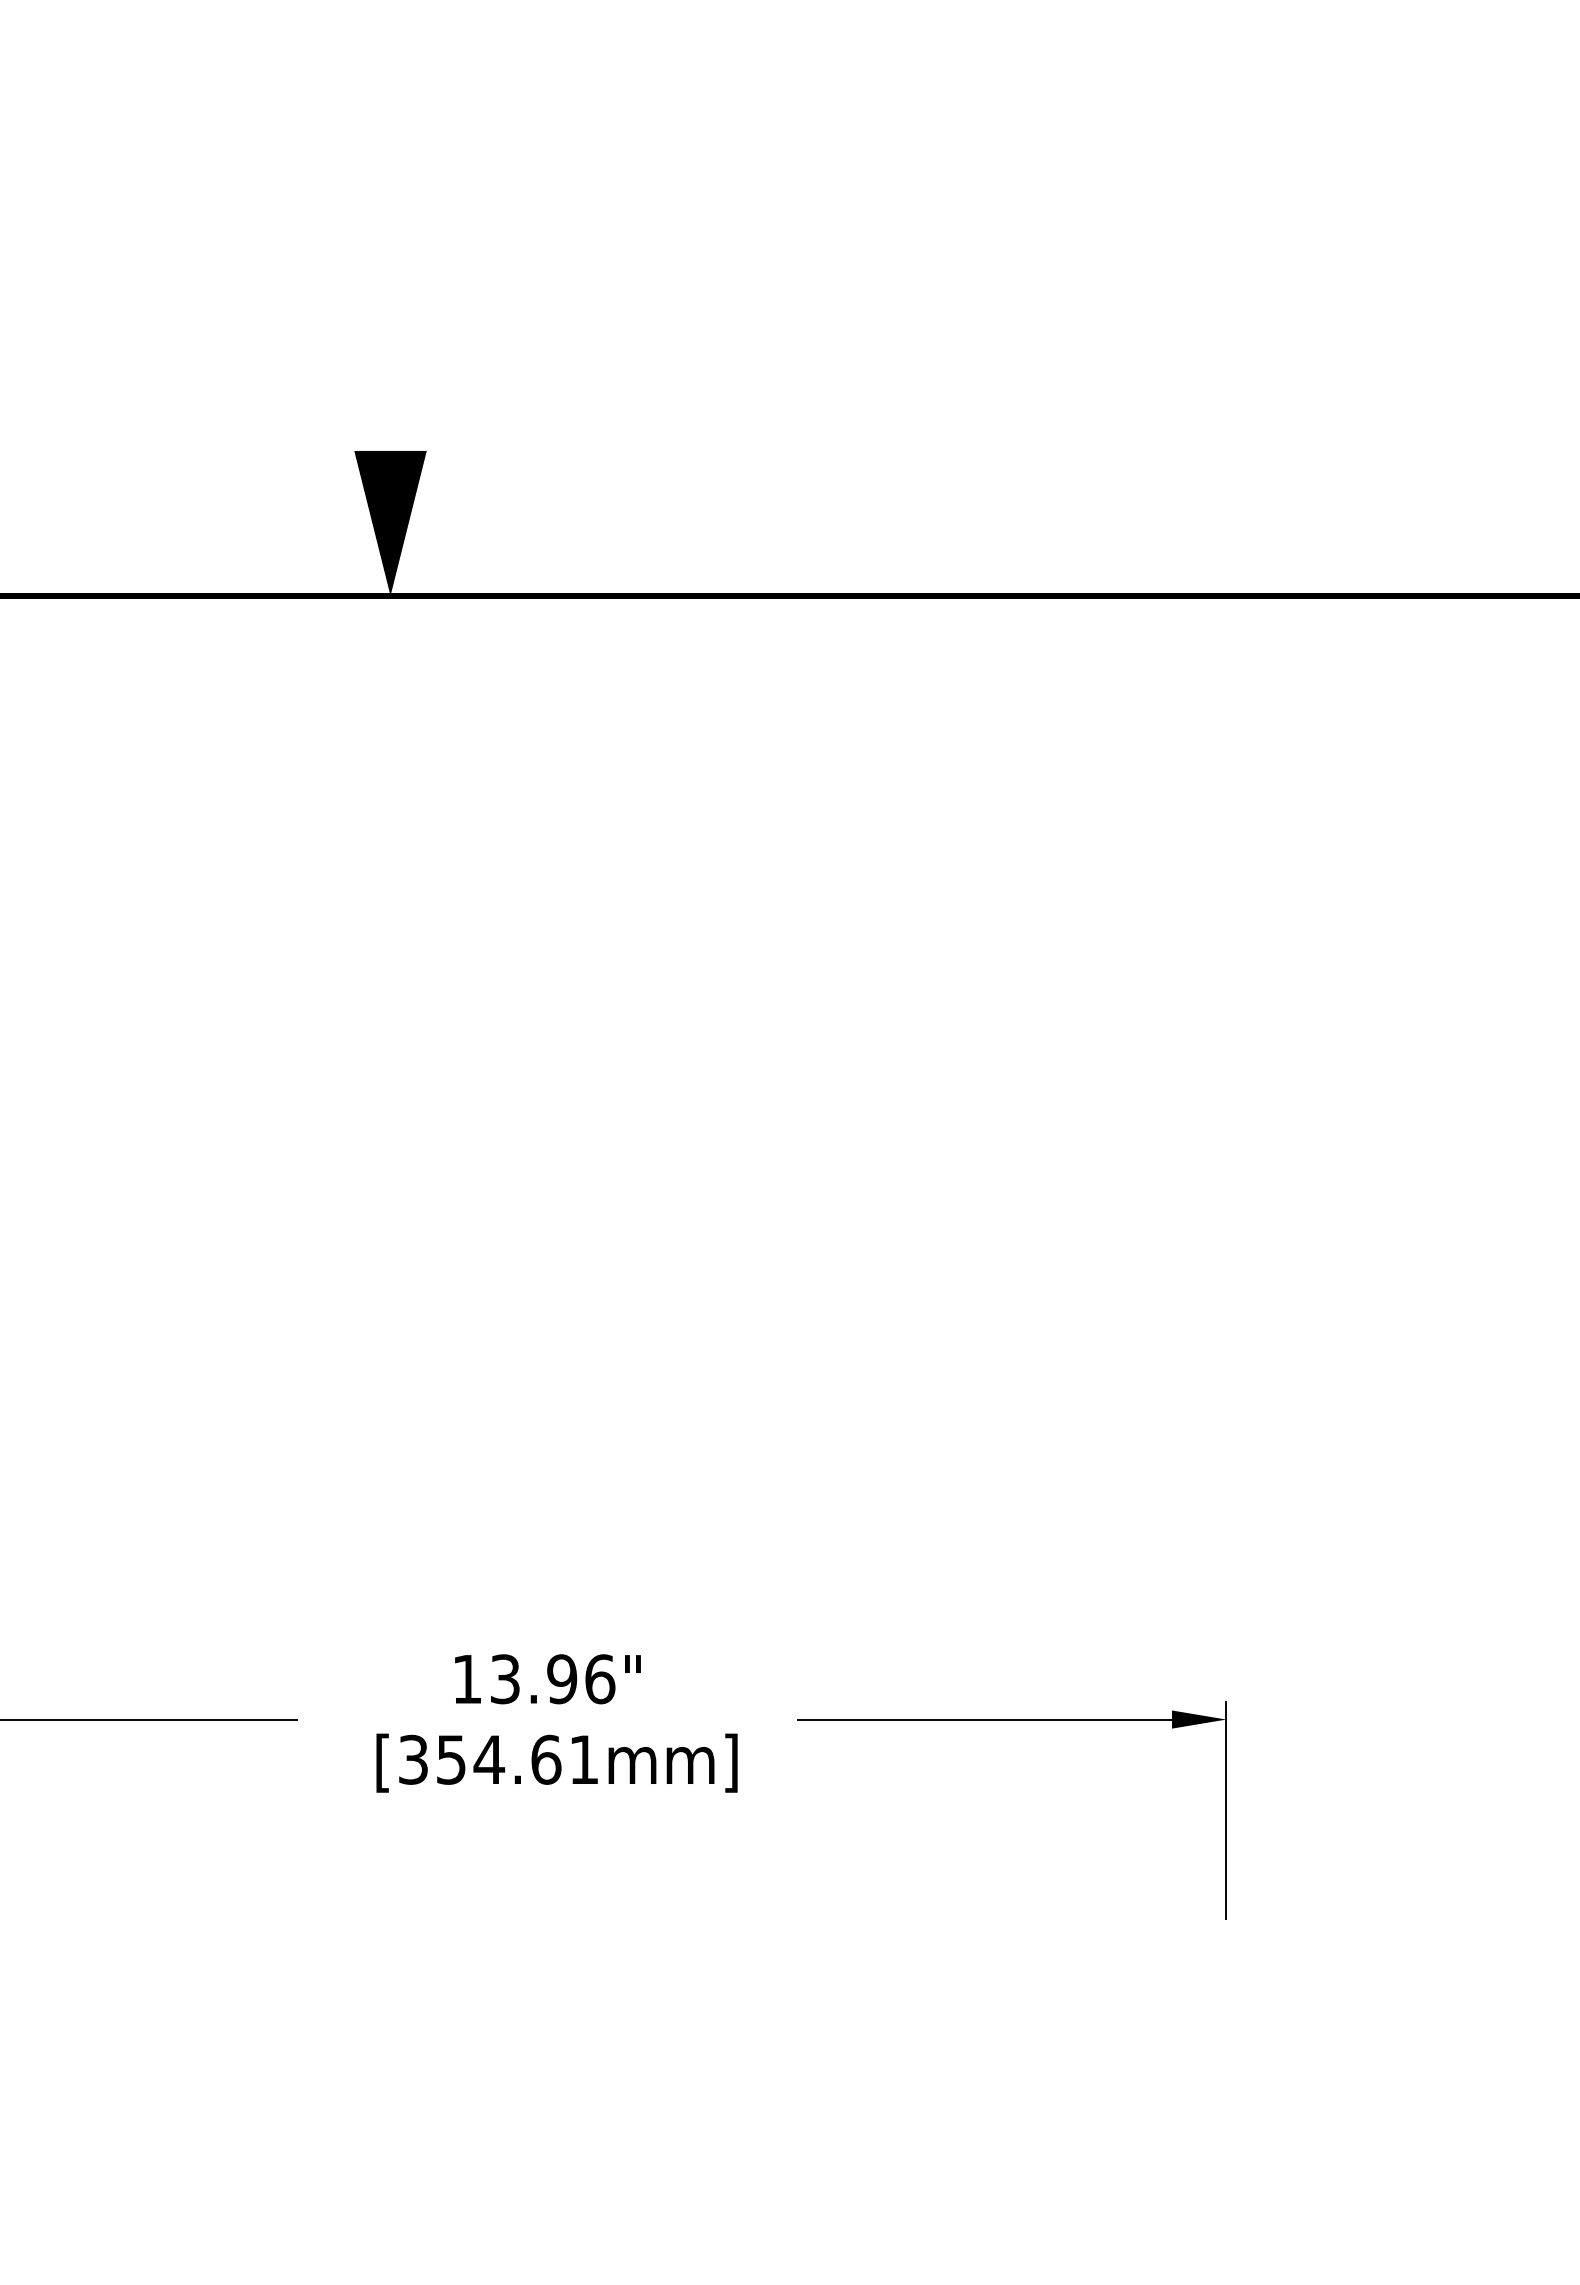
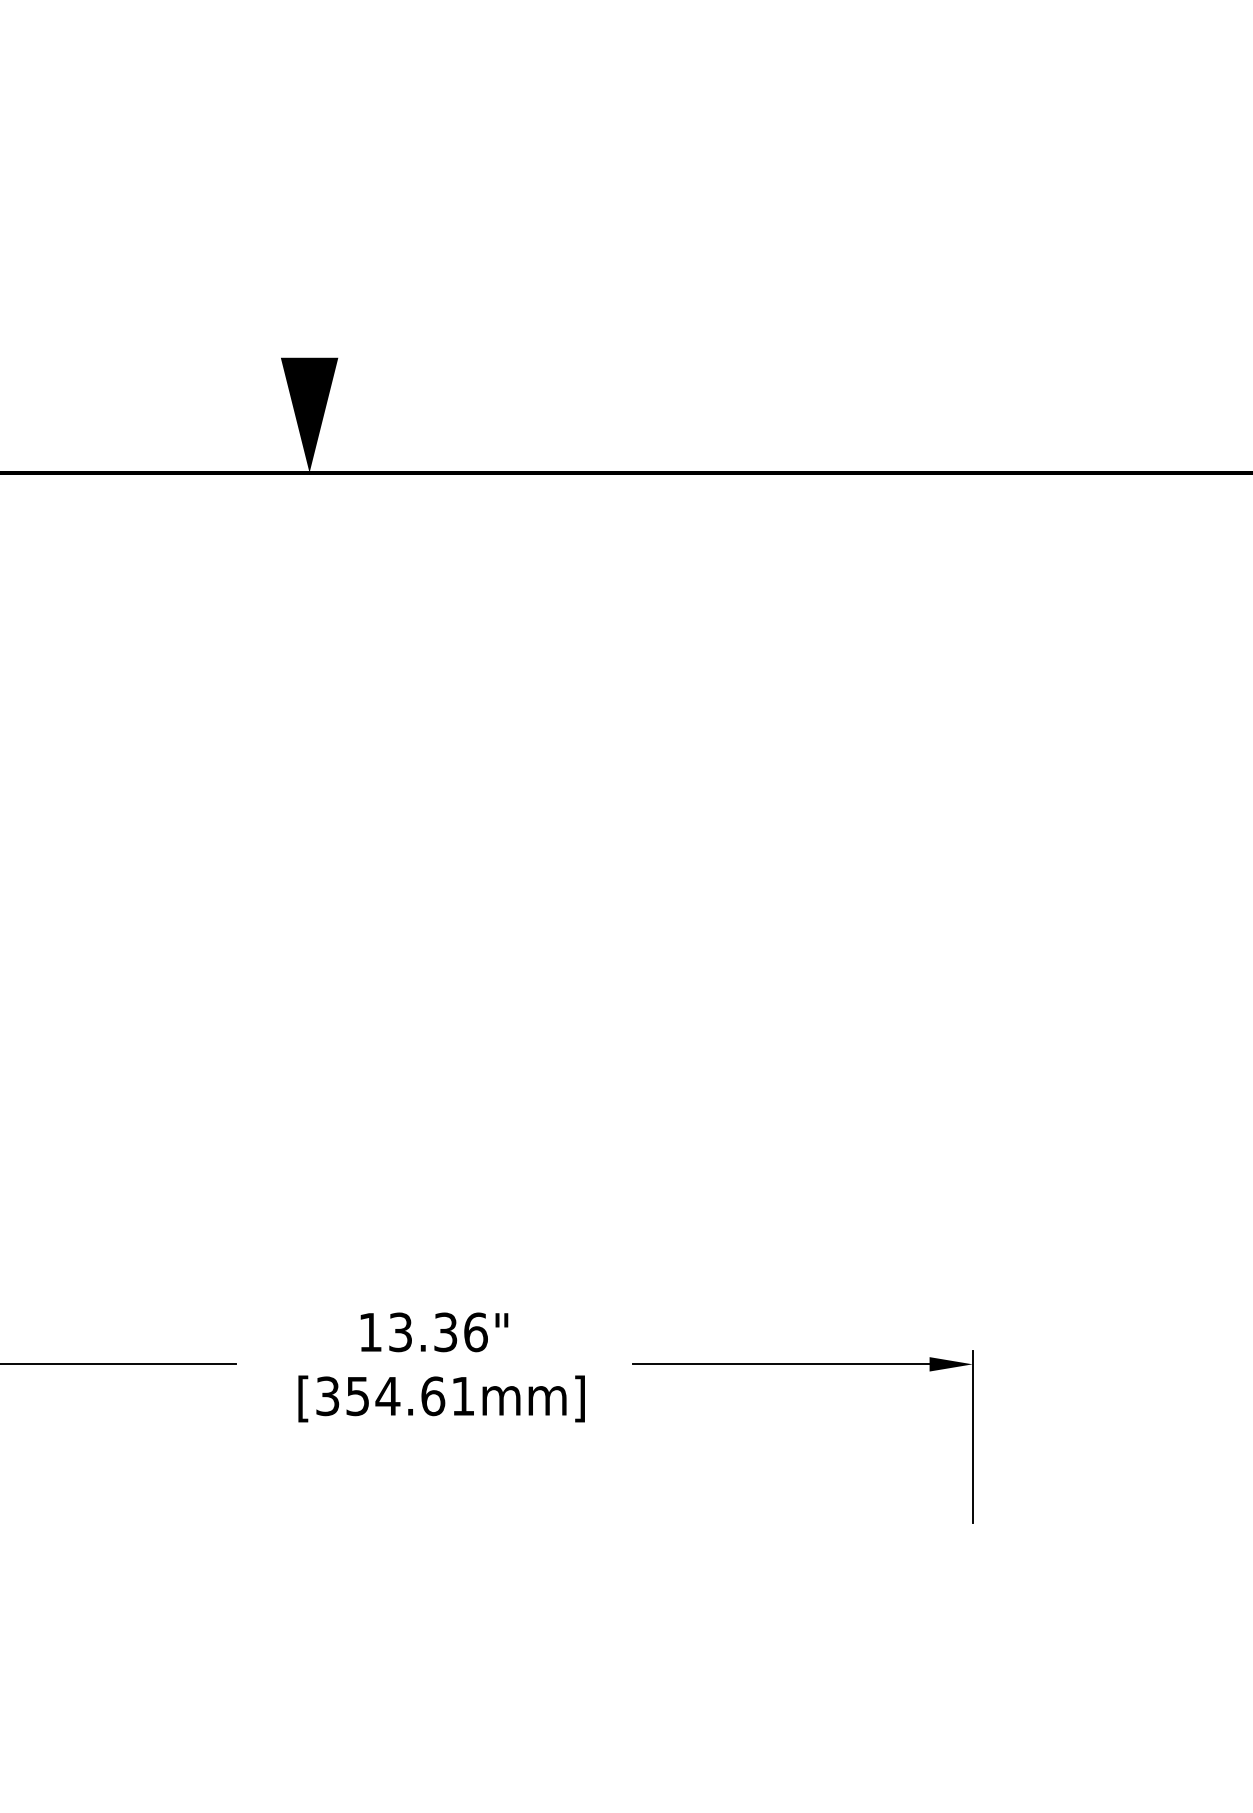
text: (562, 1679) -> (446, 1332), 13.96" -> 13.36"

